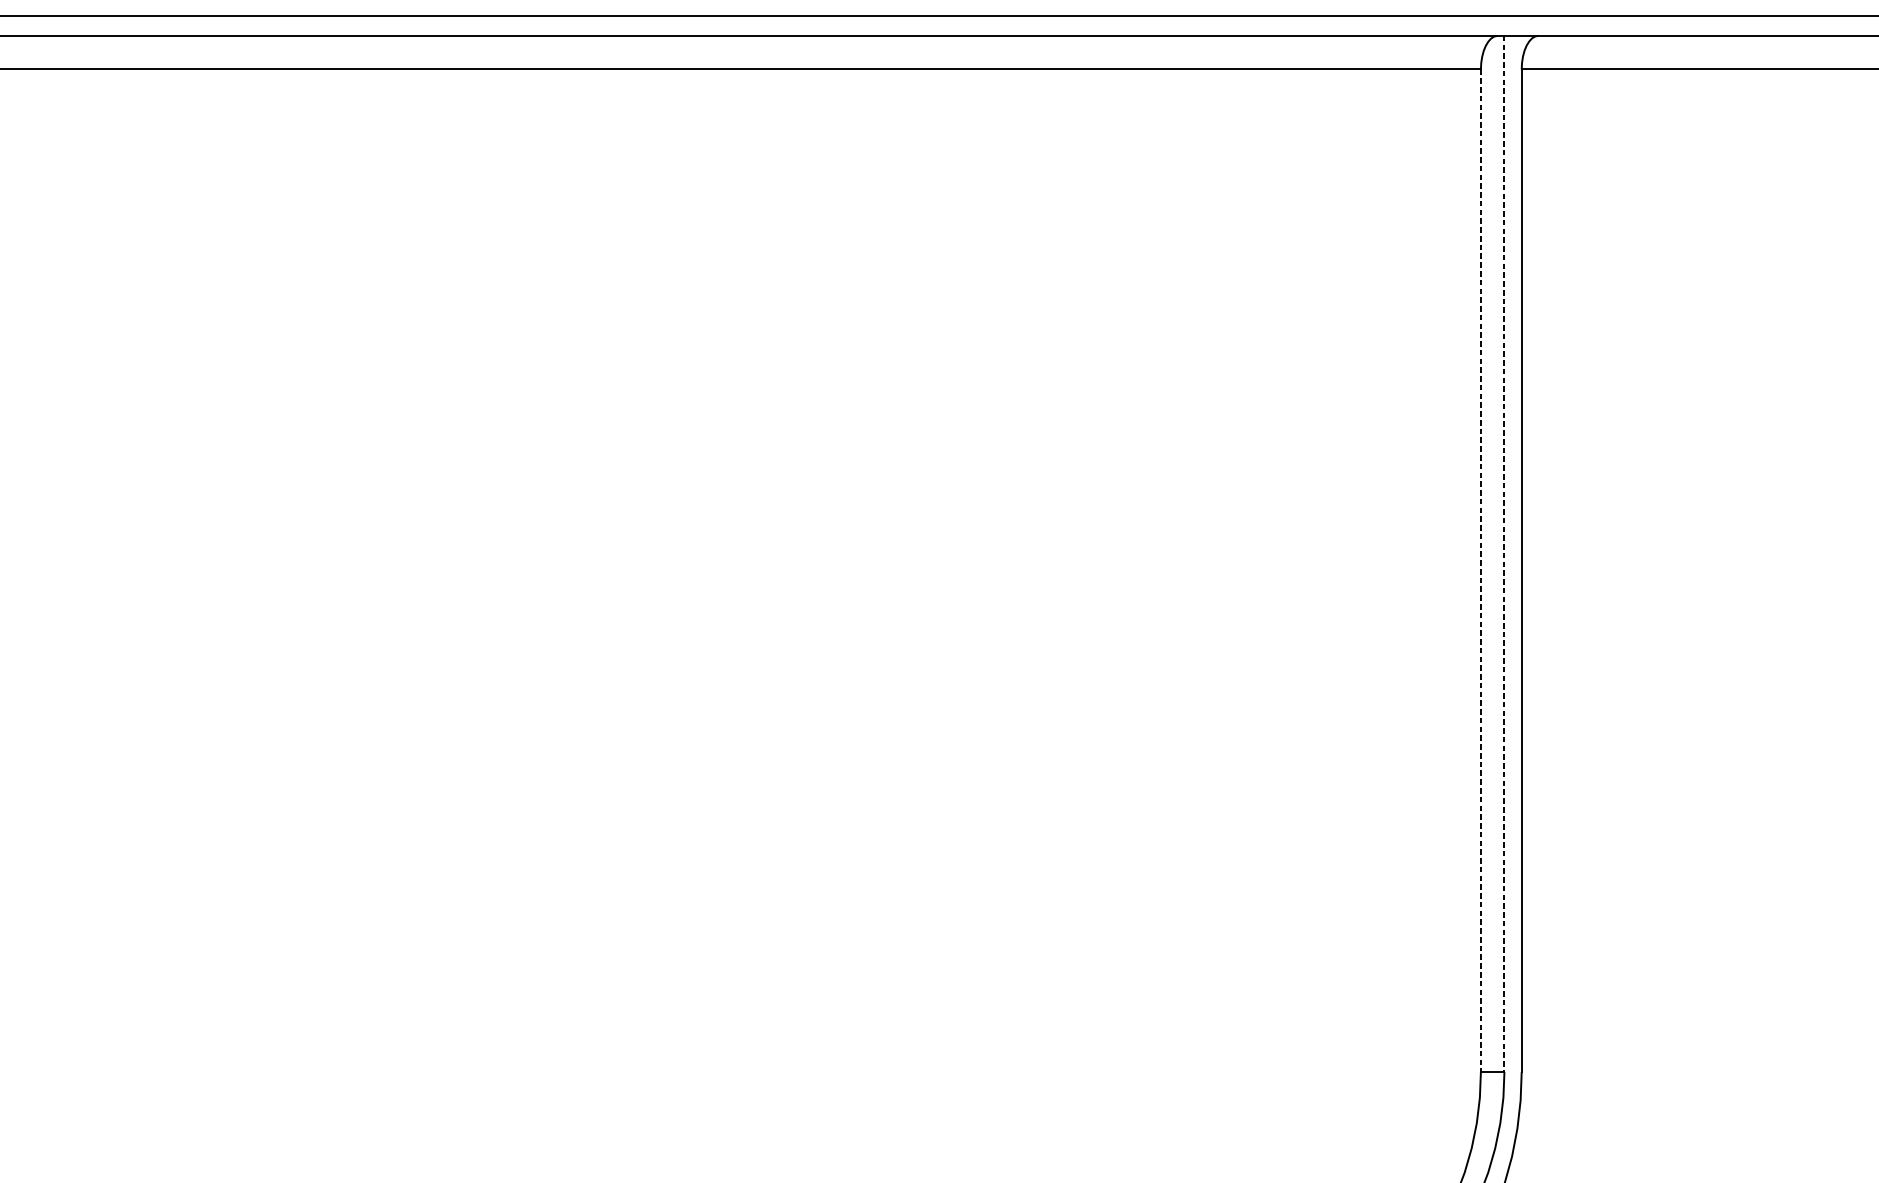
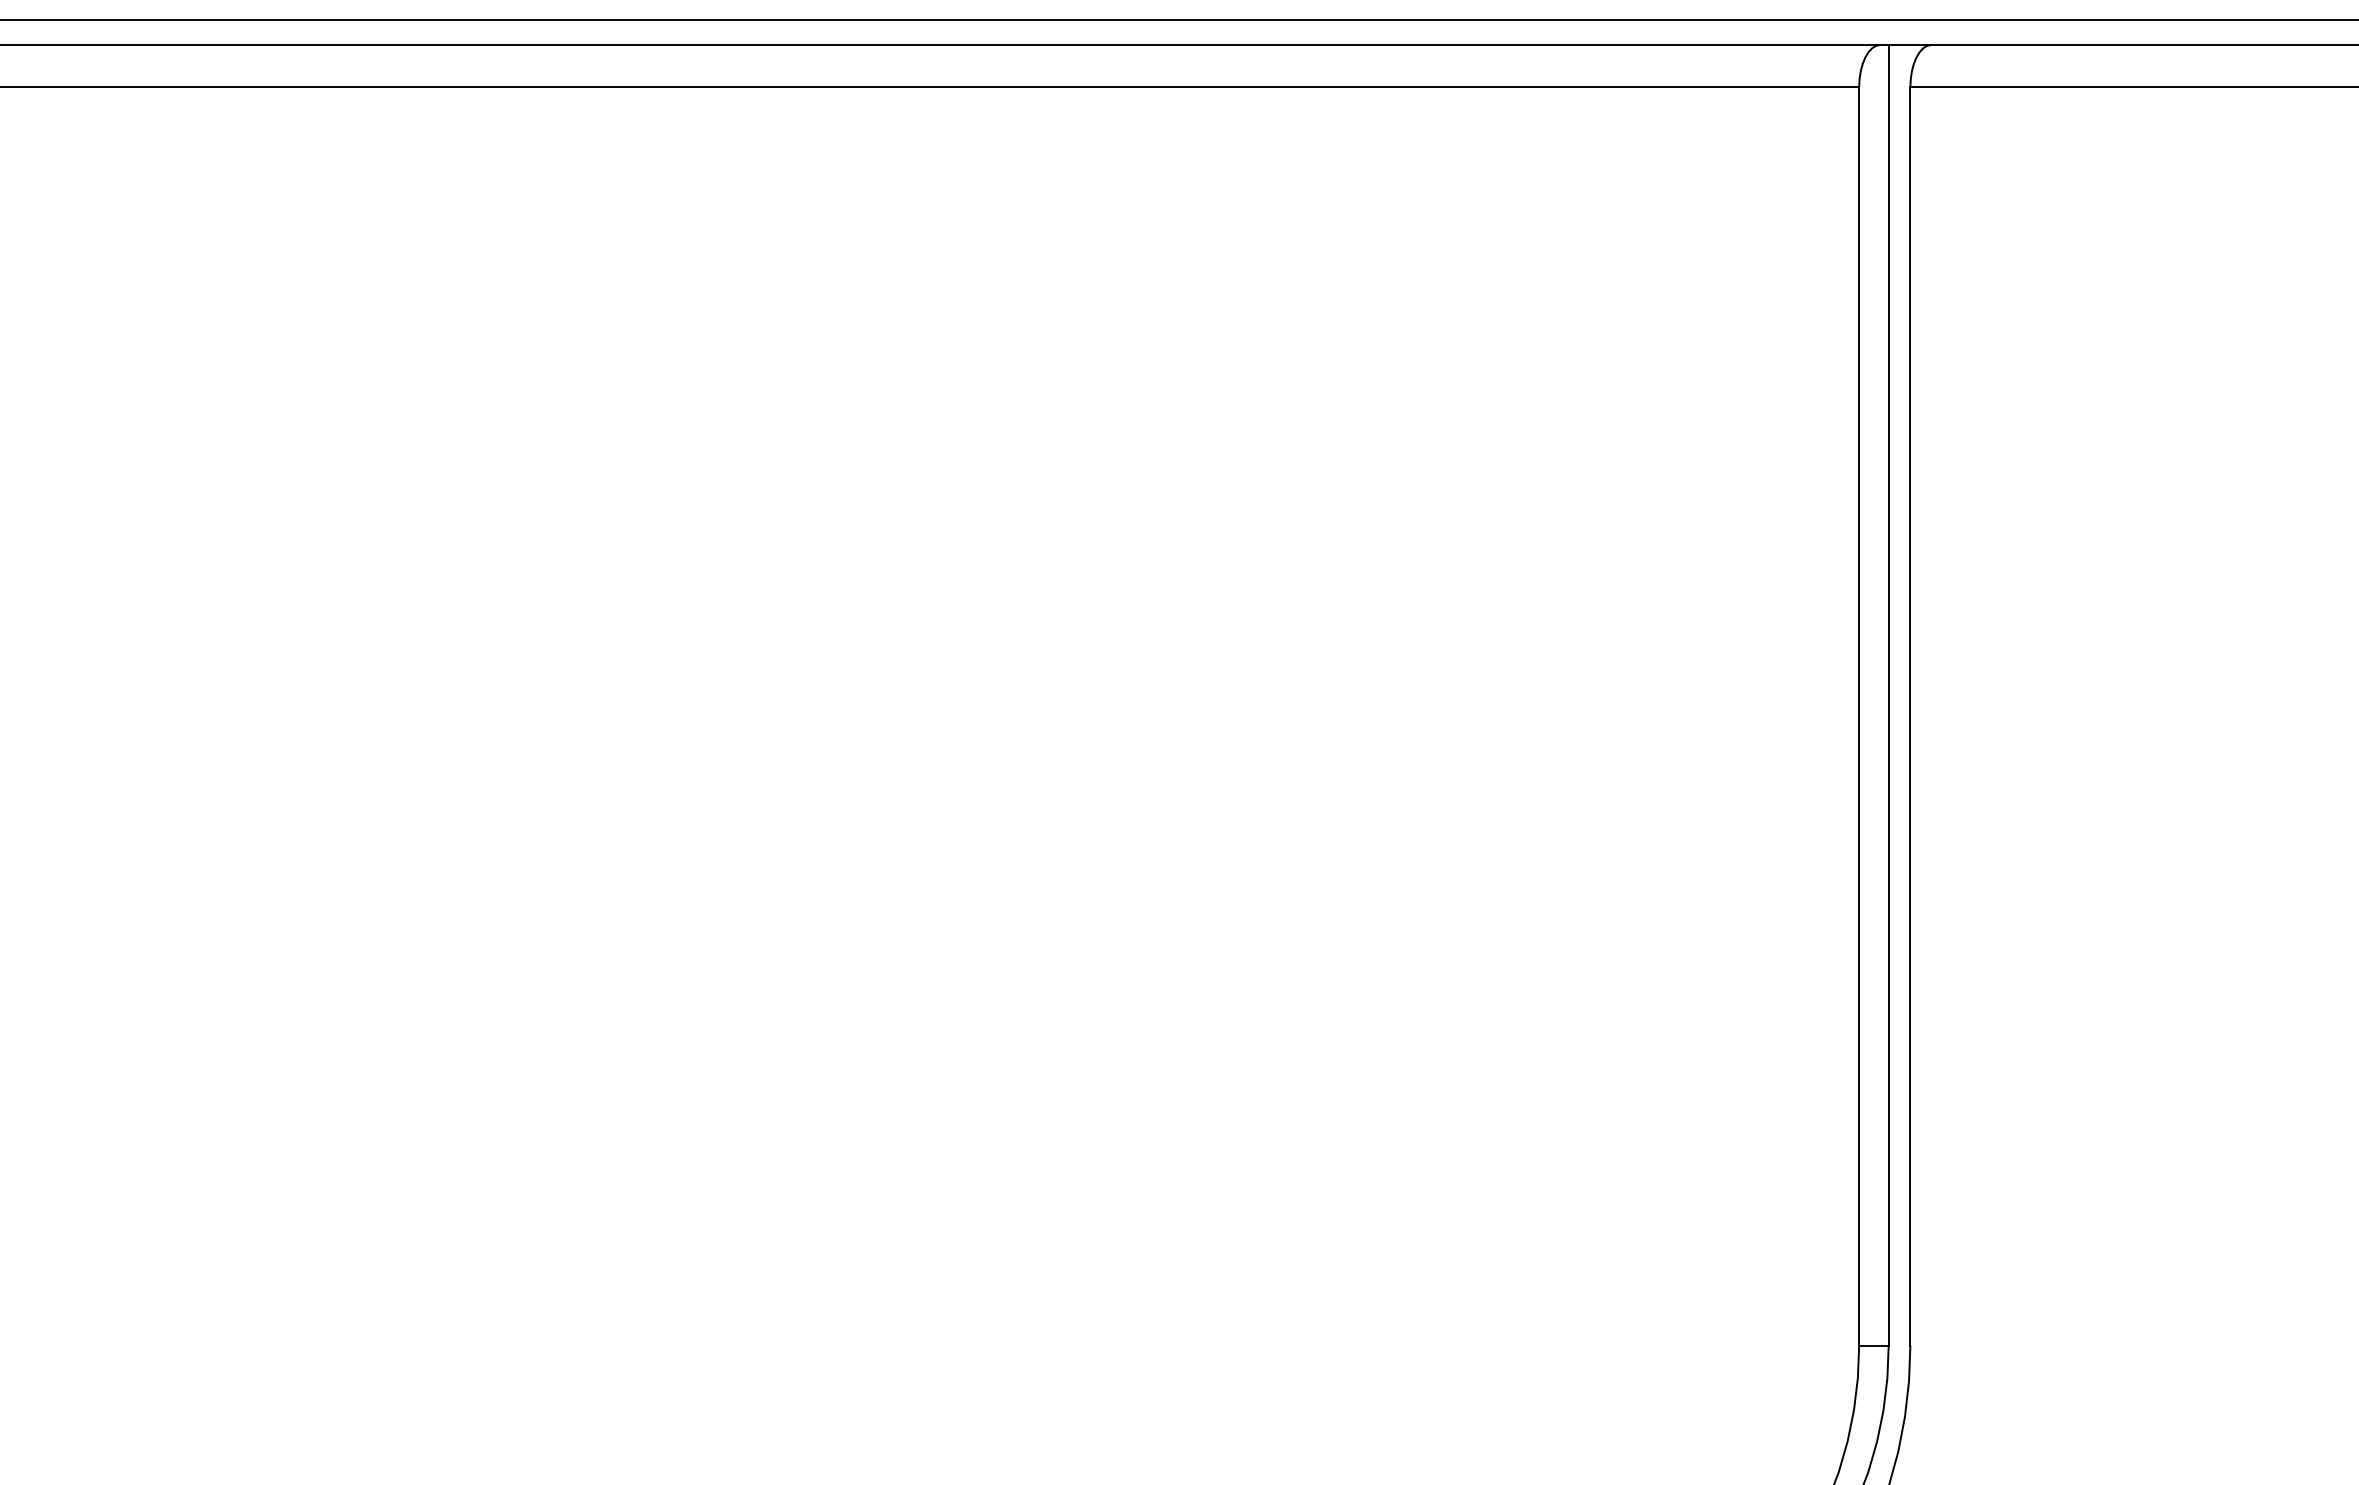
line: (1504, 554) -> (1888, 695), dashed -> solid
line: (1481, 570) -> (1859, 716), dashed -> solid

